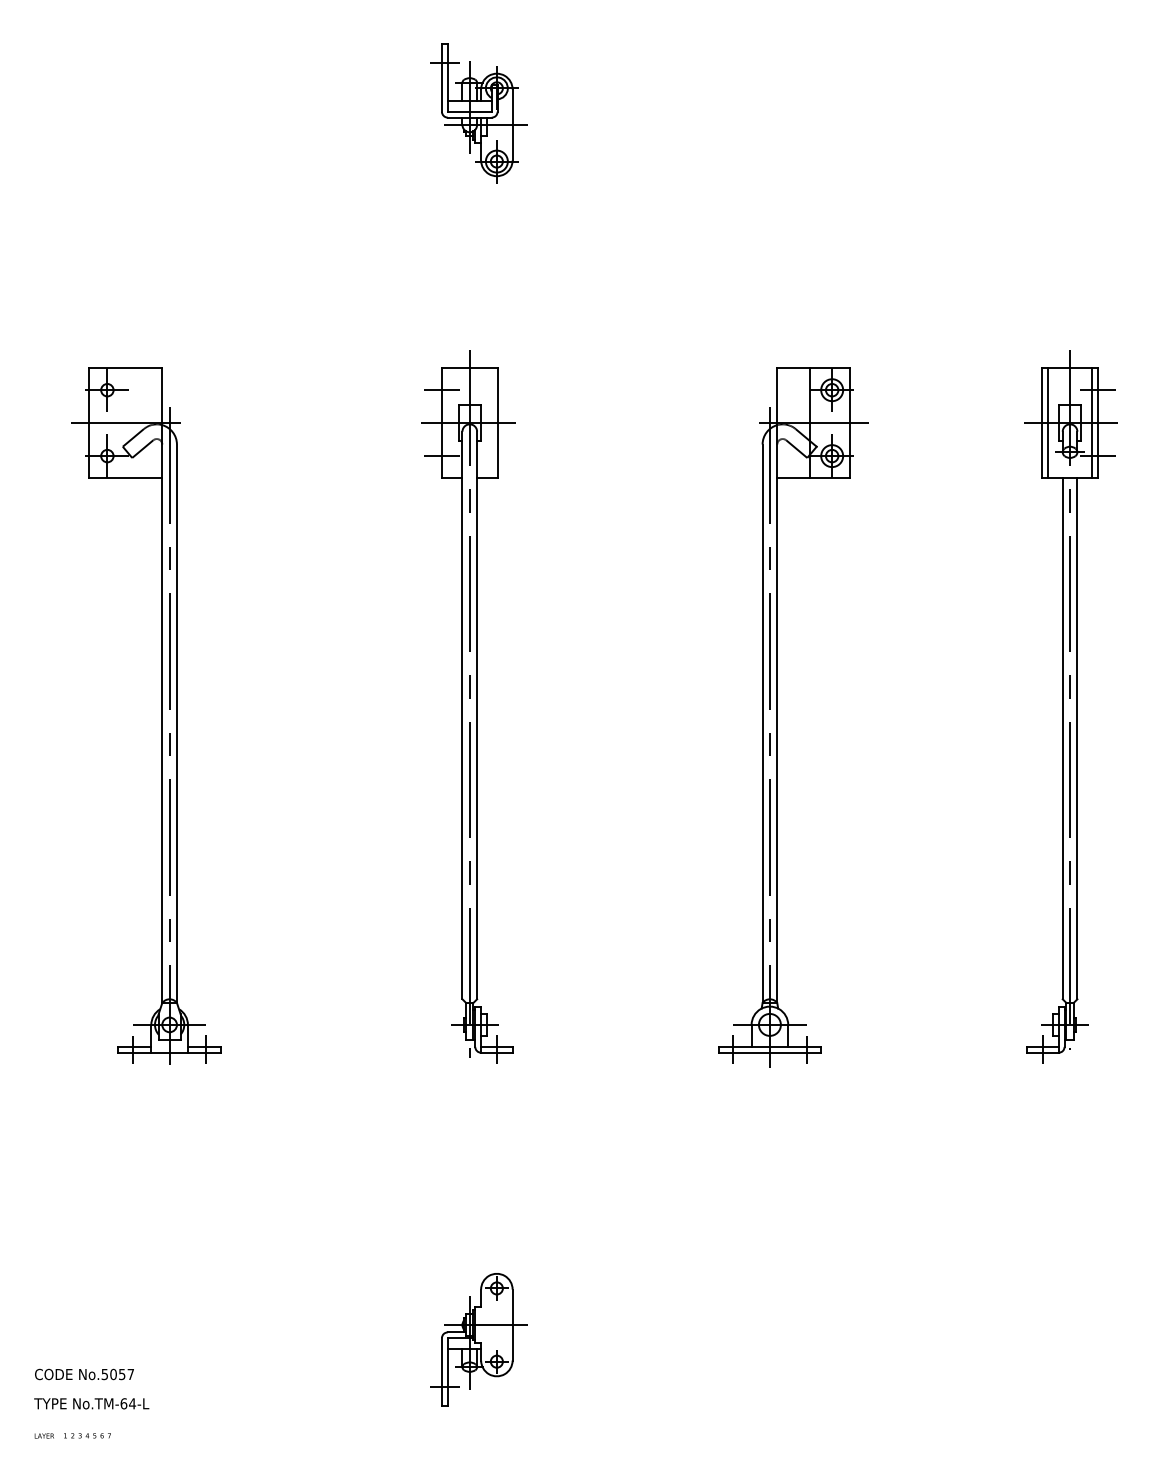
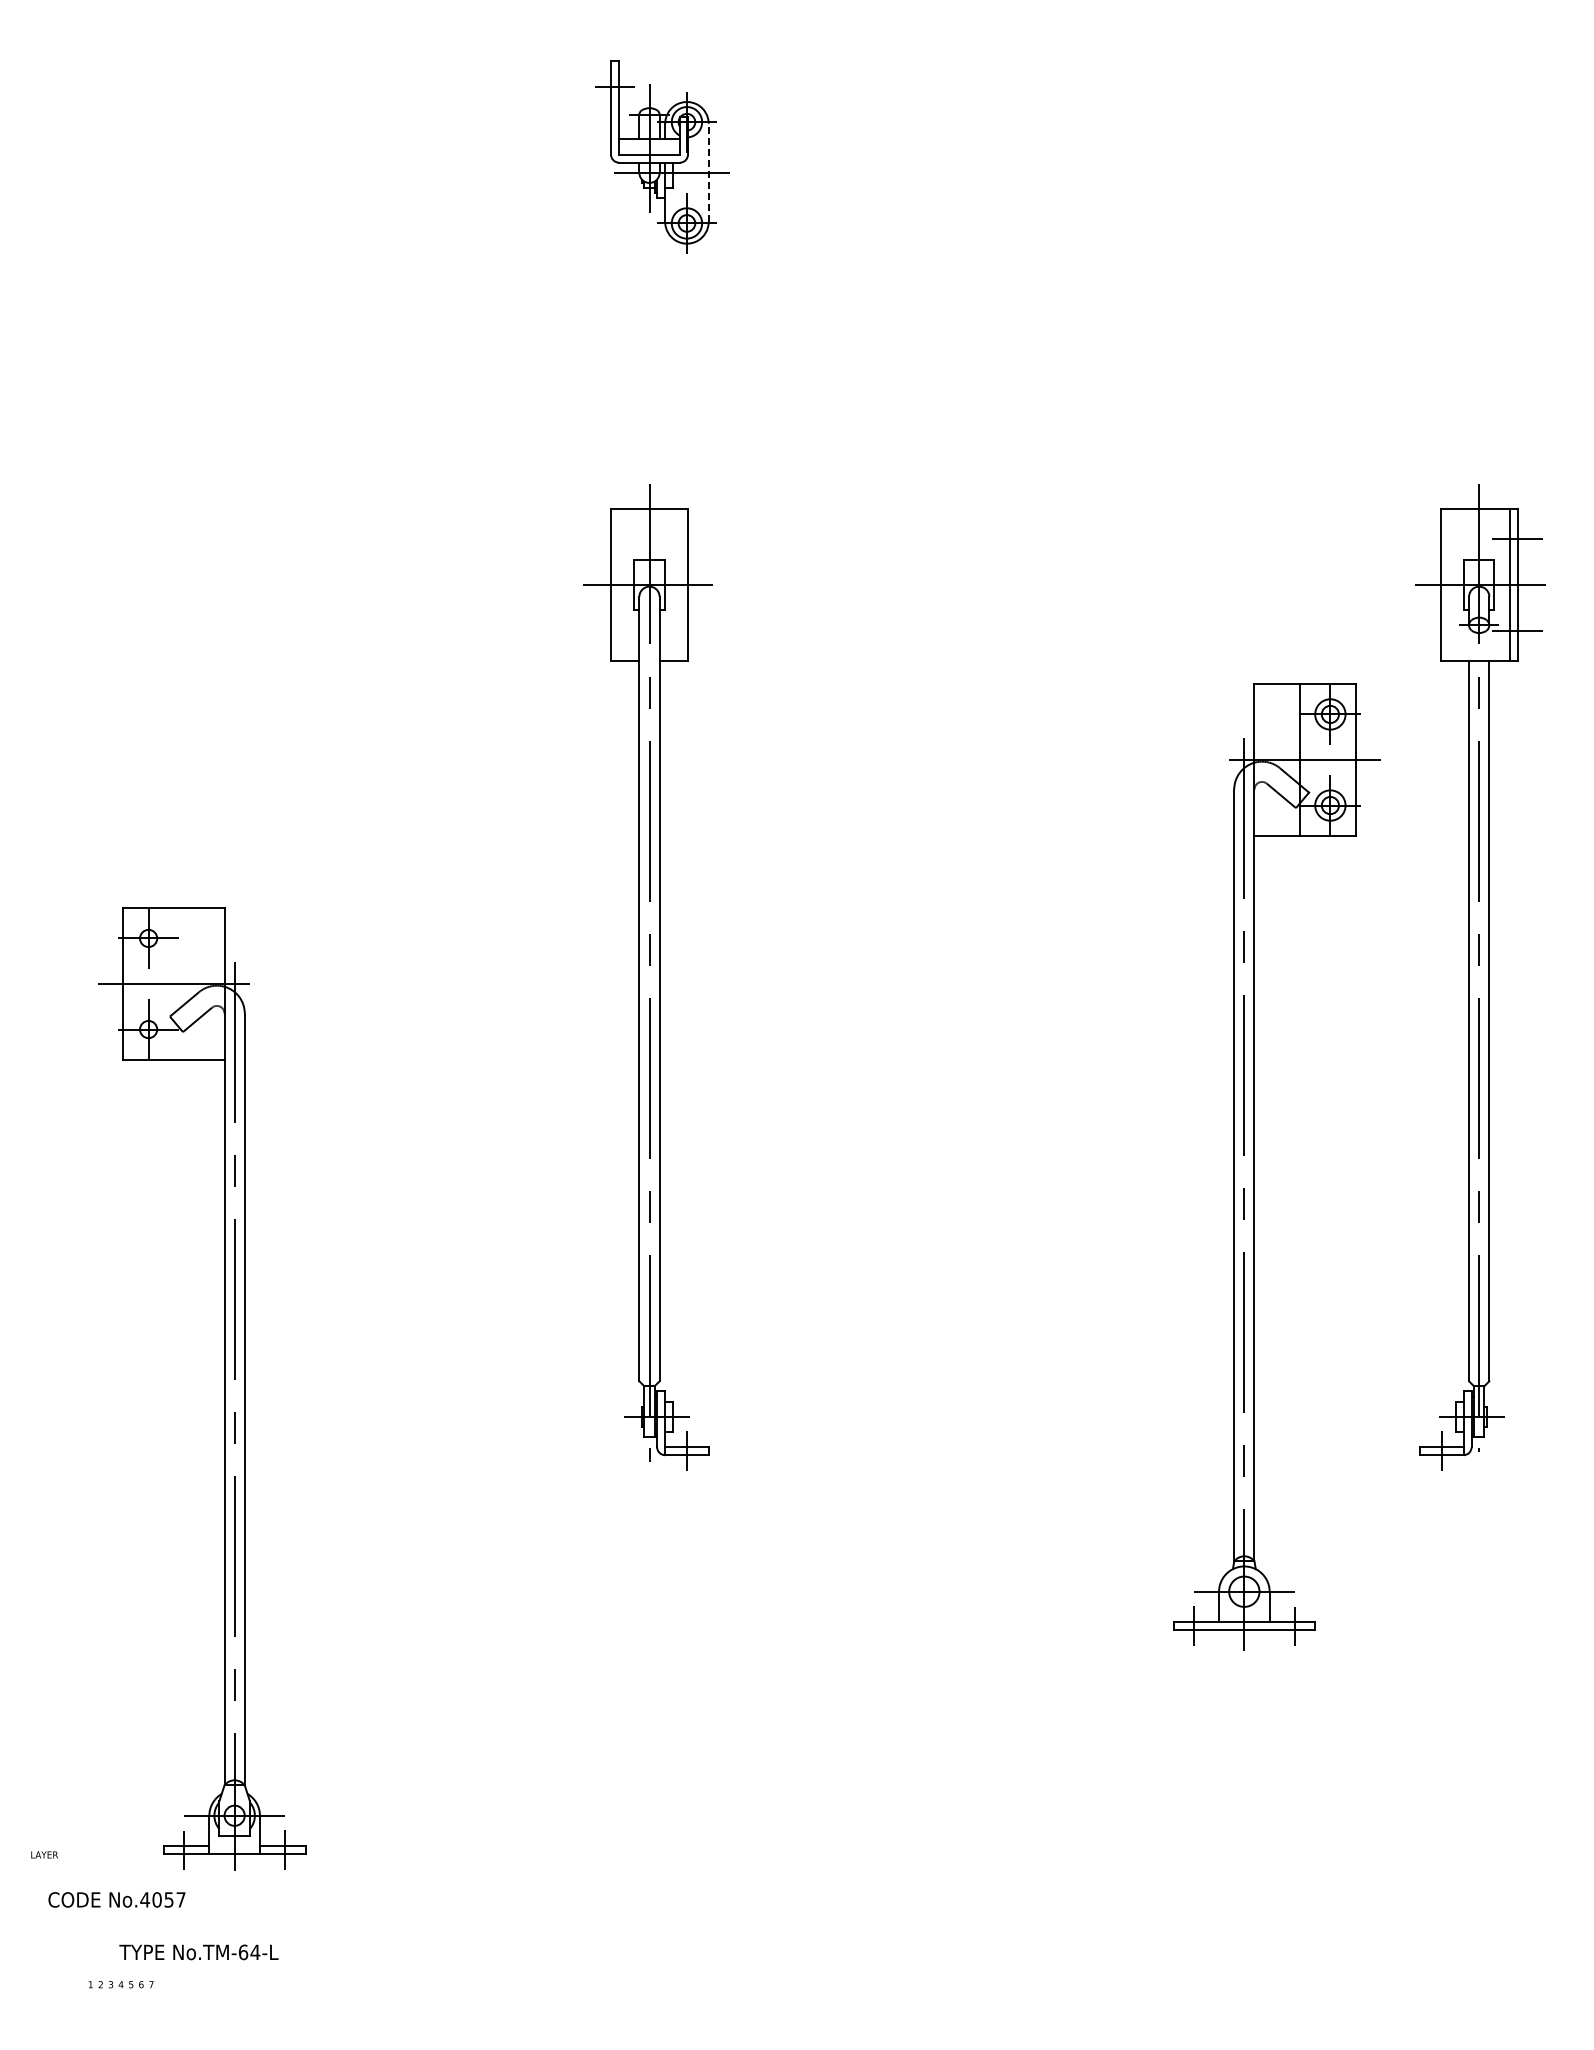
line: (512, 124) -> (708, 172), solid -> dashed
line: (441, 390) -> (610, 539), removed
line: (1047, 422) -> (1448, 584), removed
line: (441, 456) -> (610, 630), removed
part: (162, 715) -> (224, 1388), moved
part: (777, 717) -> (1254, 1166), moved
part: (479, 1339) -> (662, 1851), removed
text: (105, 1374) -> (145, 1899), No.5057 -> No.4057
text: (91, 1403) -> (198, 1952), moved
text: (44, 1435) -> (44, 1854), moved

